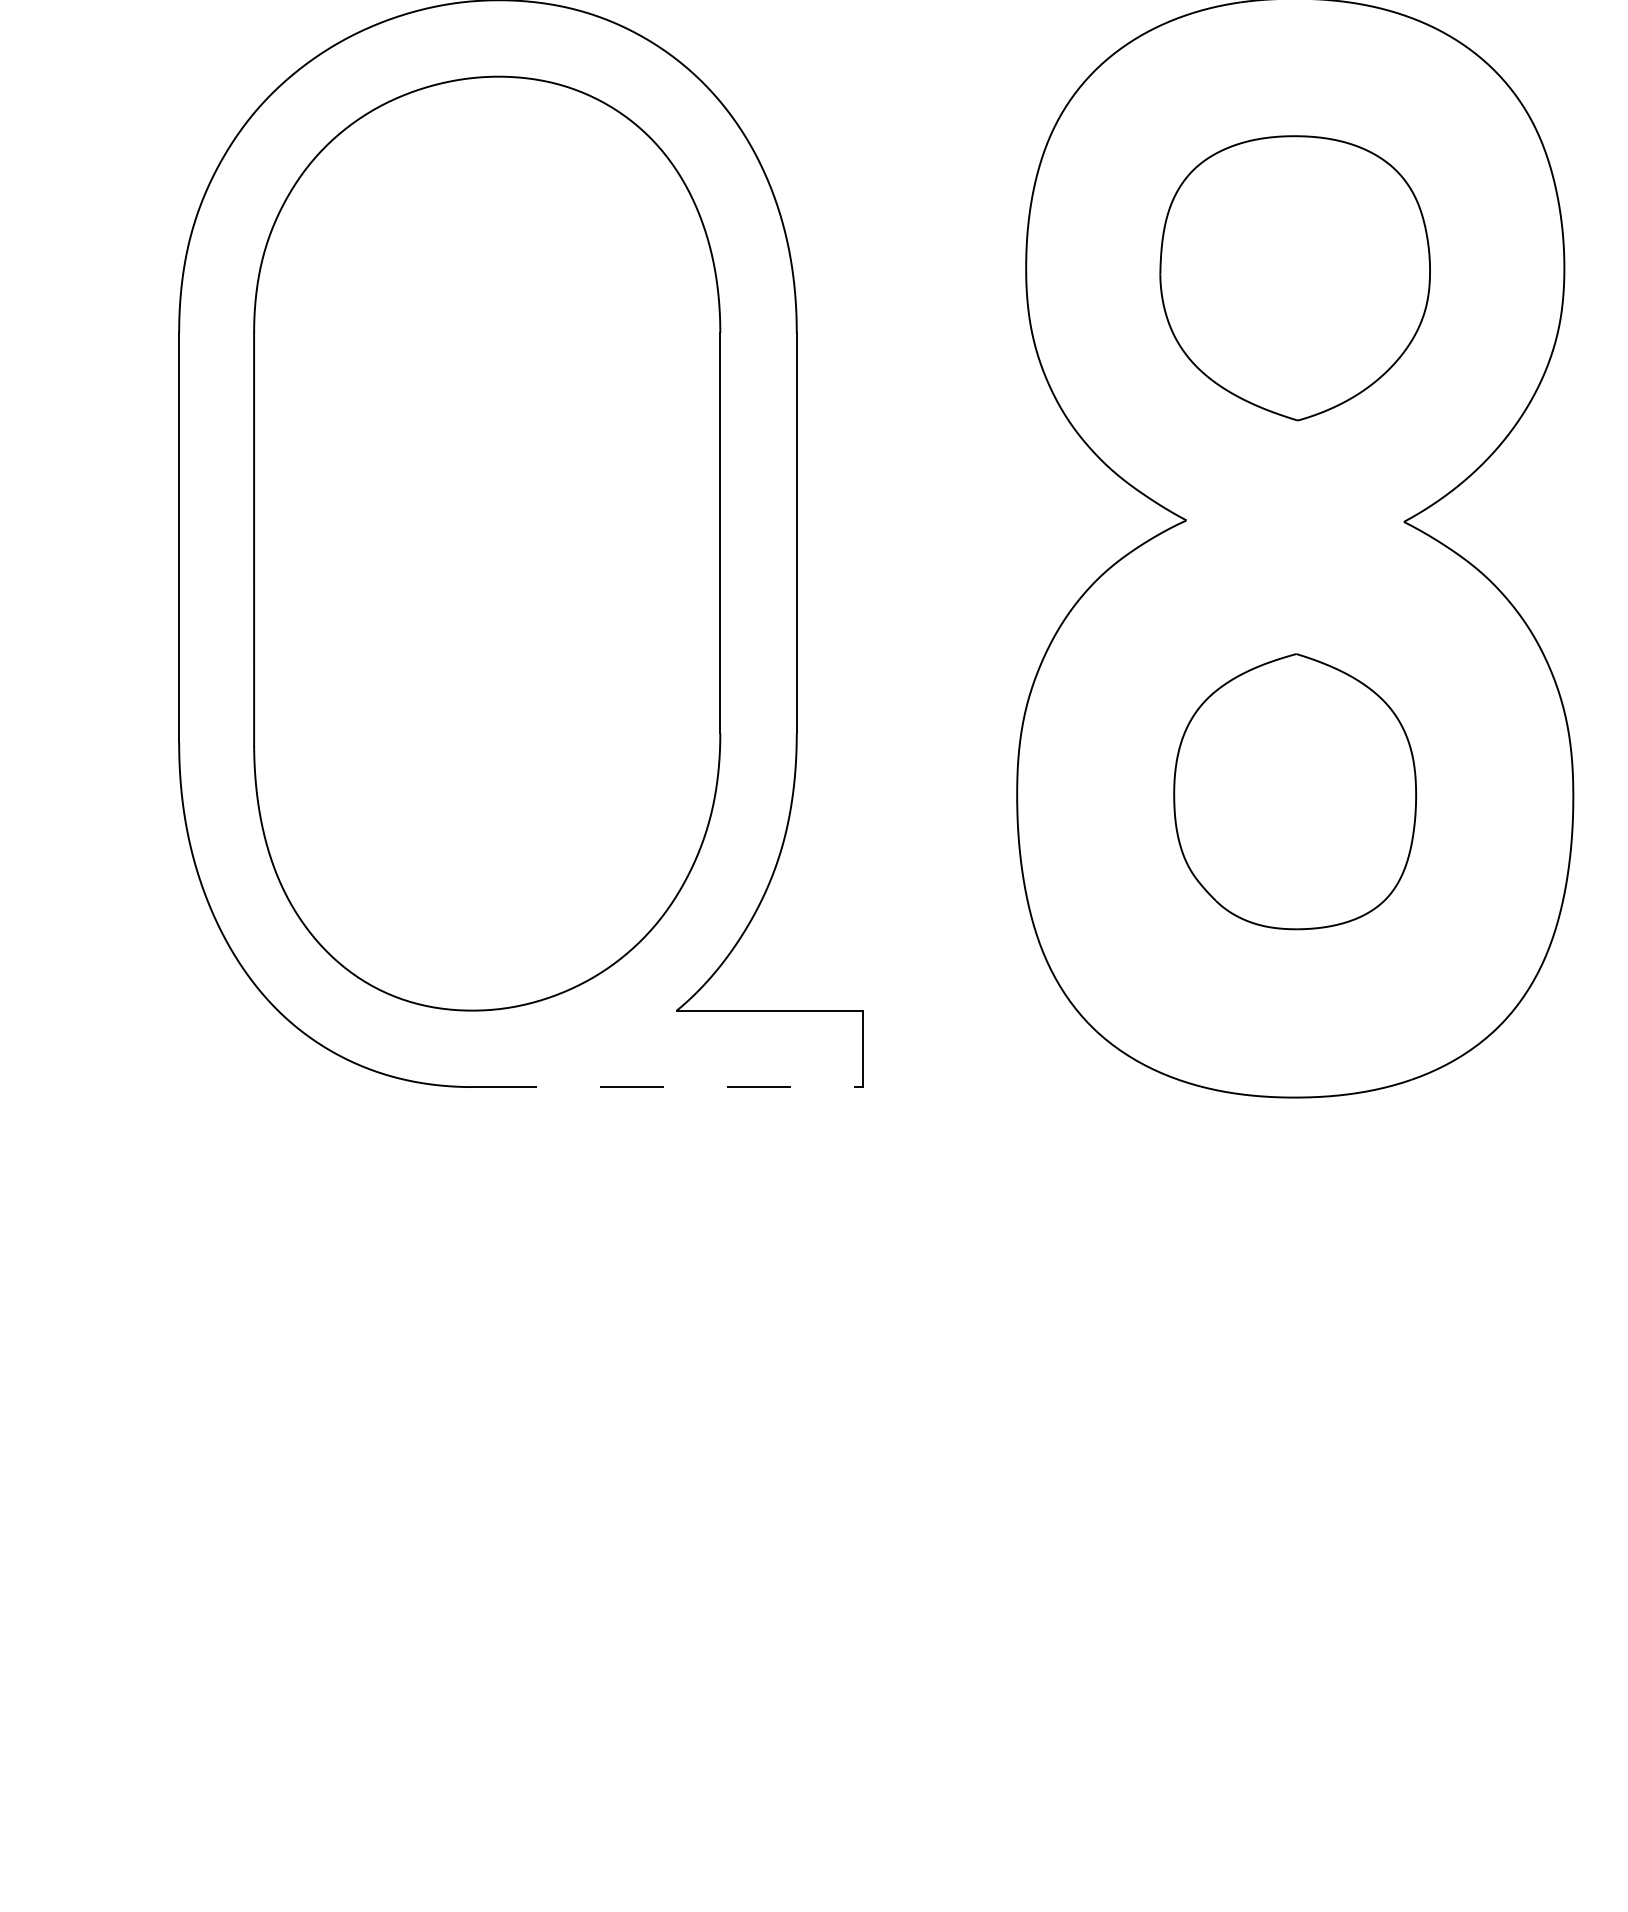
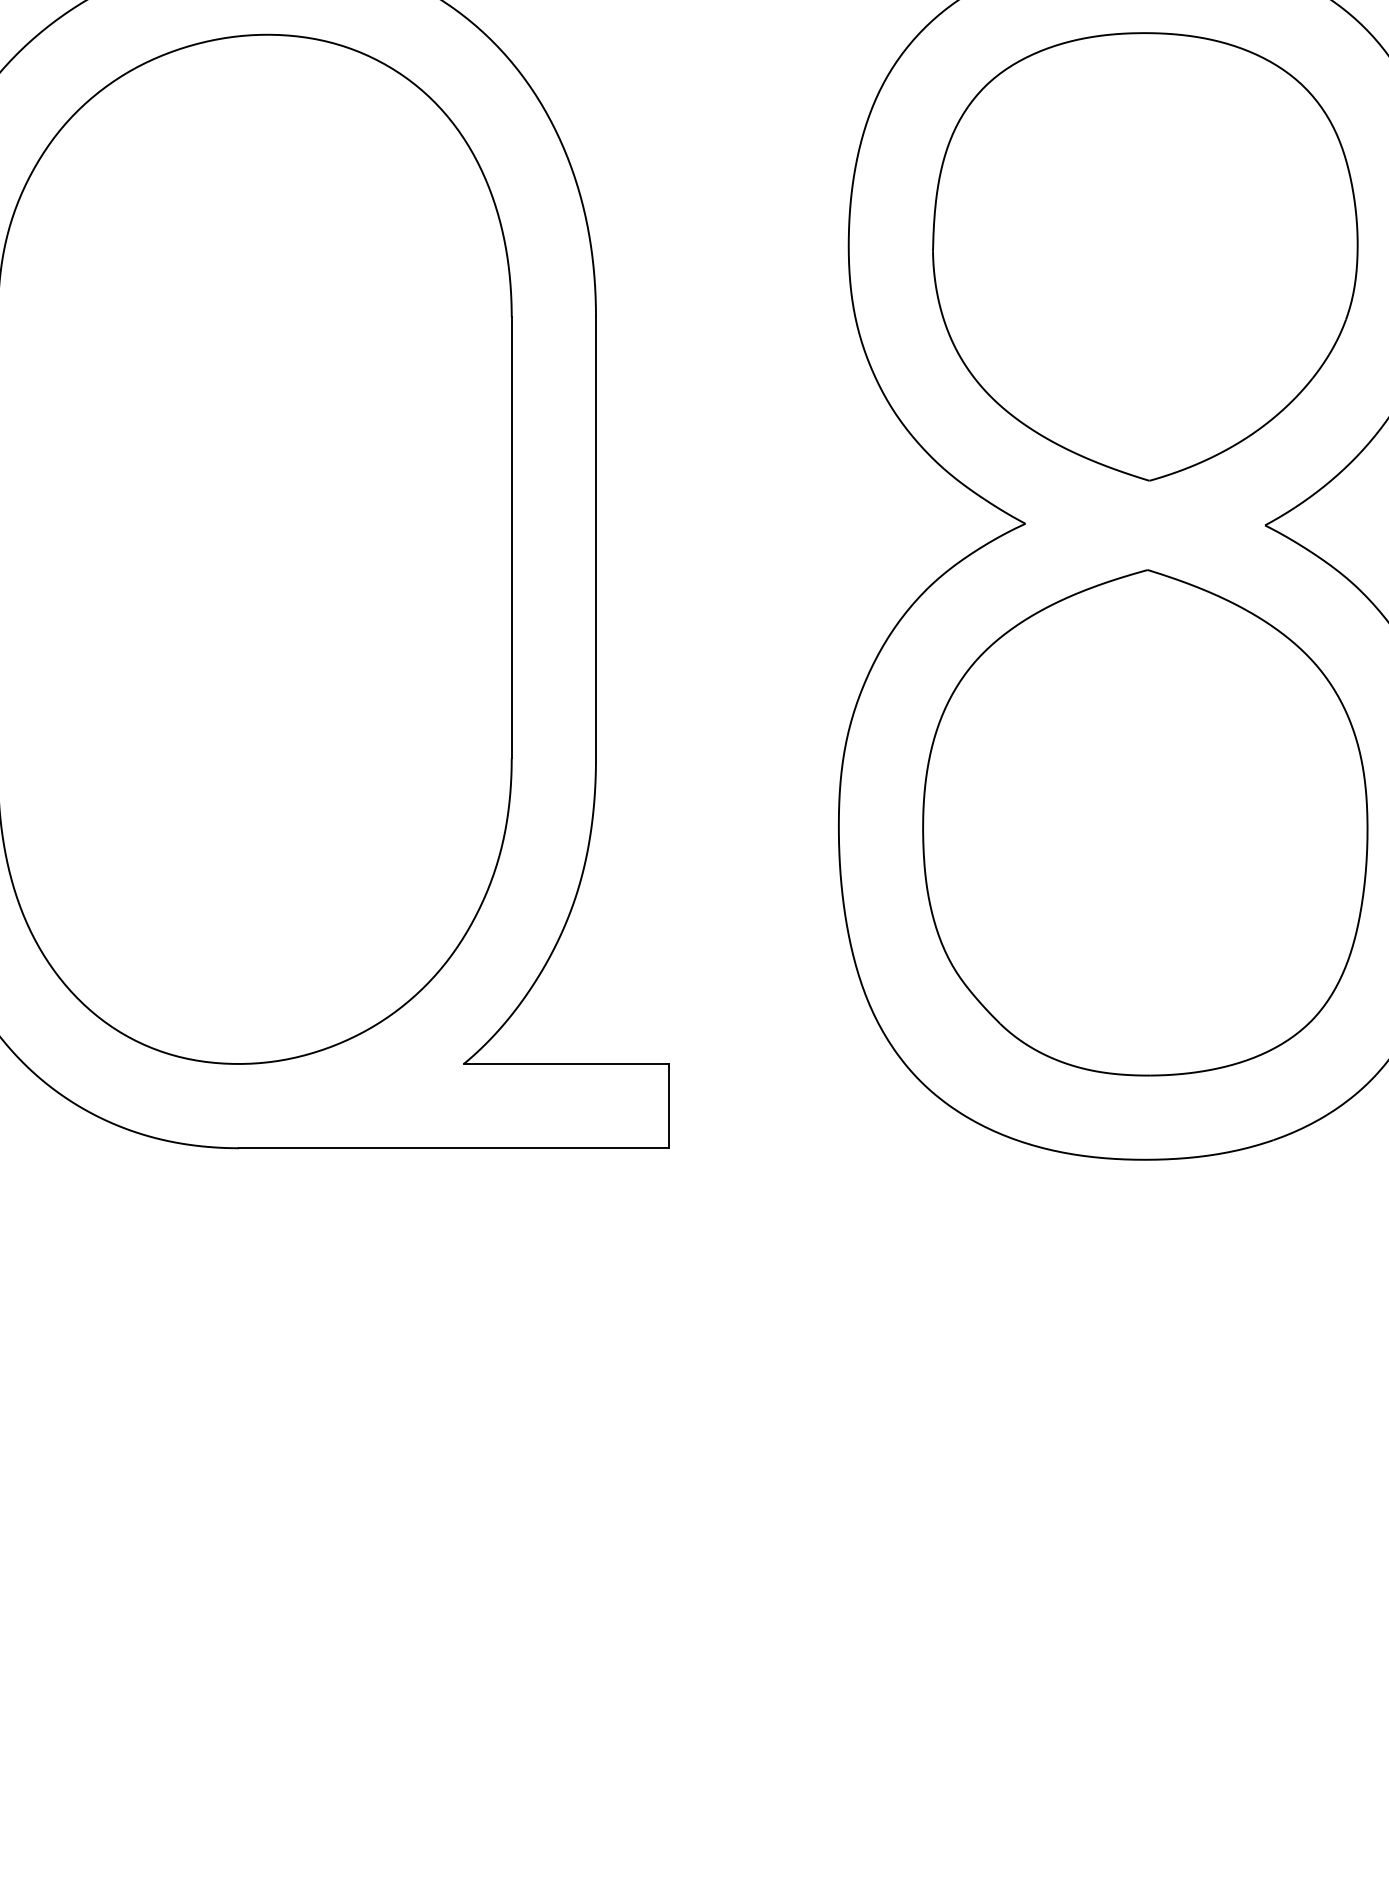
part: (1294, 278) -> (1144, 257), size x1.43
part: (1294, 791) -> (1144, 822), size x1.67
line: (667, 1087) -> (453, 1148), dashed -> solid

